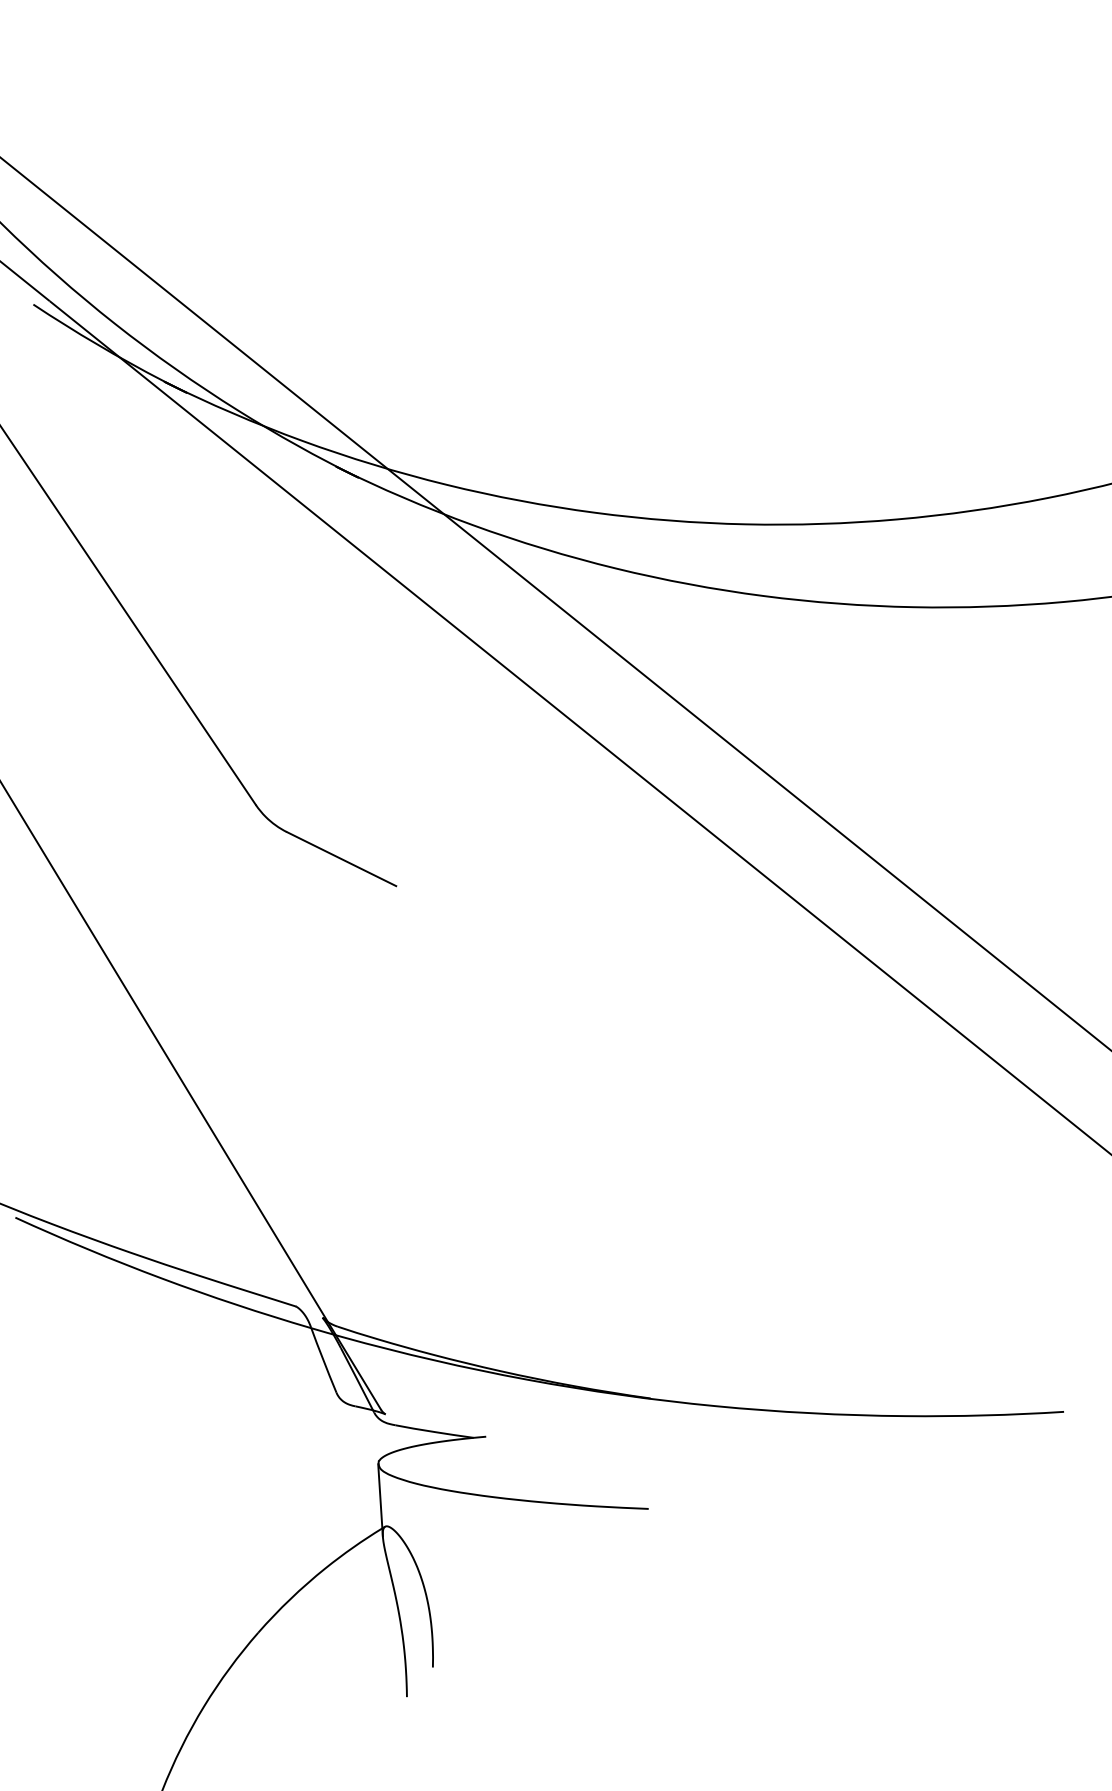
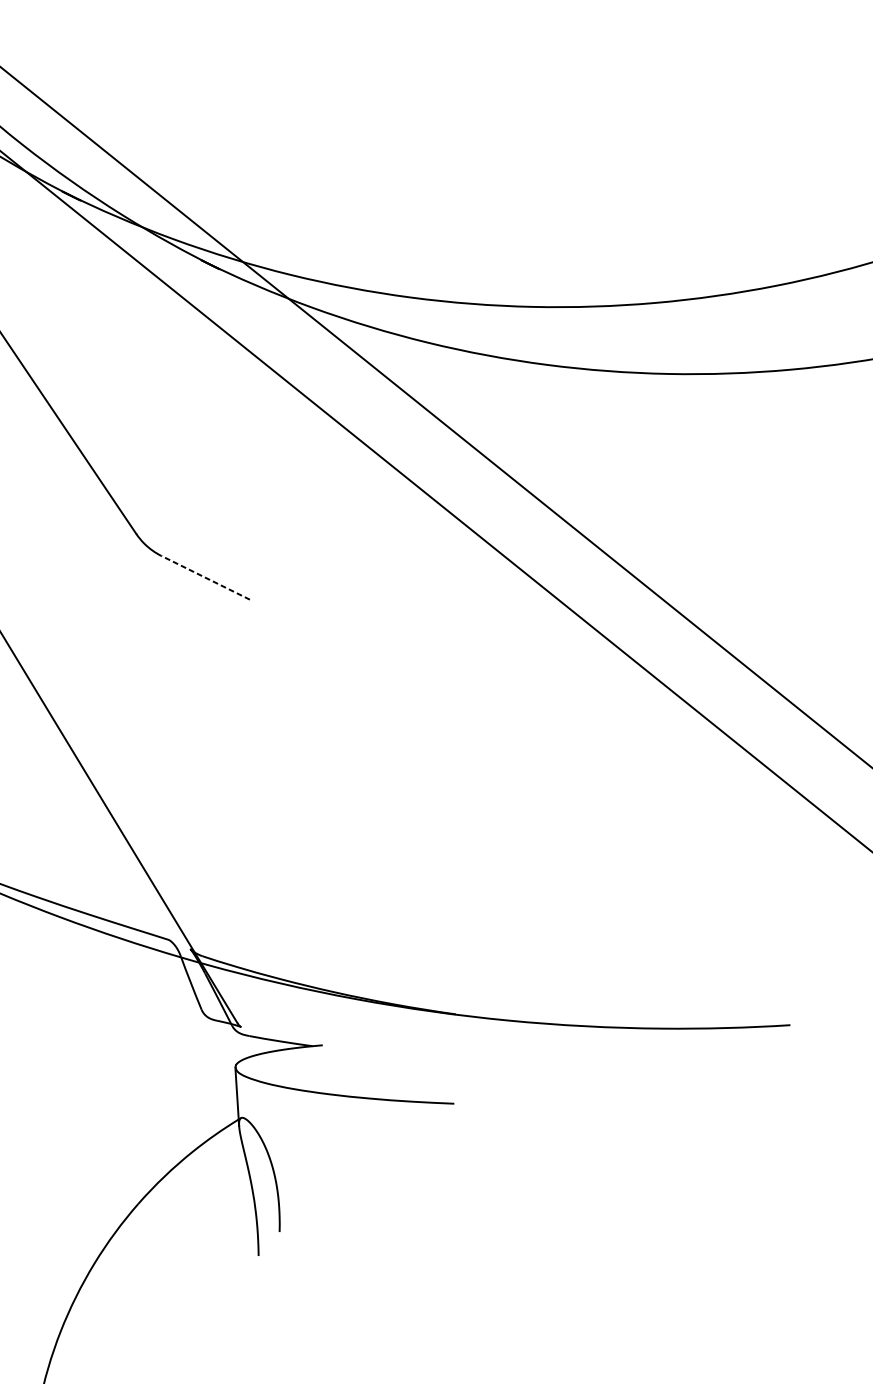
line: (341, 859) -> (205, 578), solid -> dashed

